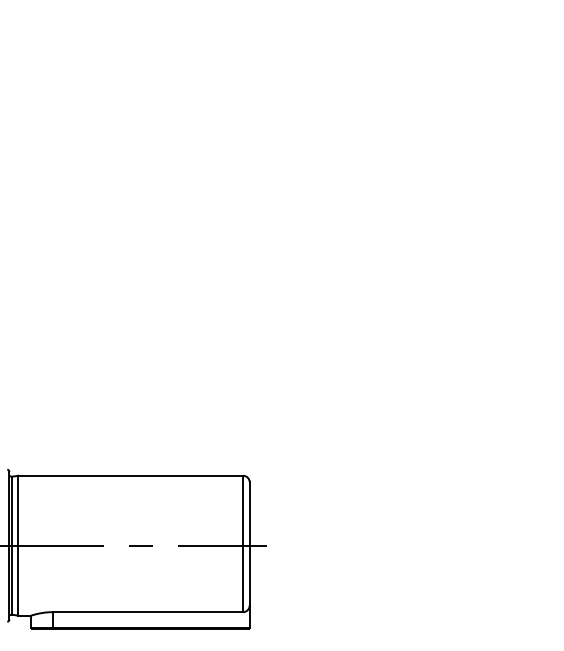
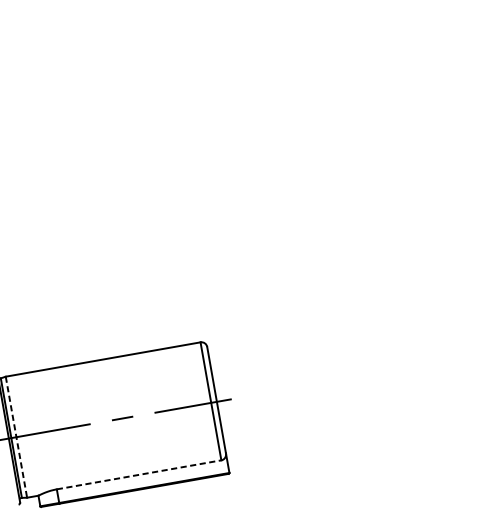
line: (18, 545) -> (16, 436), solid -> dashed
line: (148, 612) -> (139, 475), solid -> dashed

